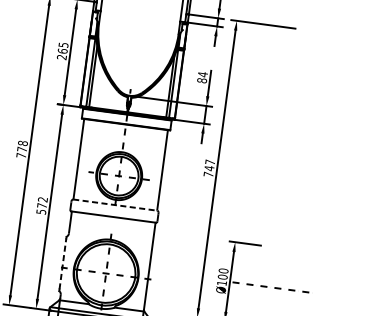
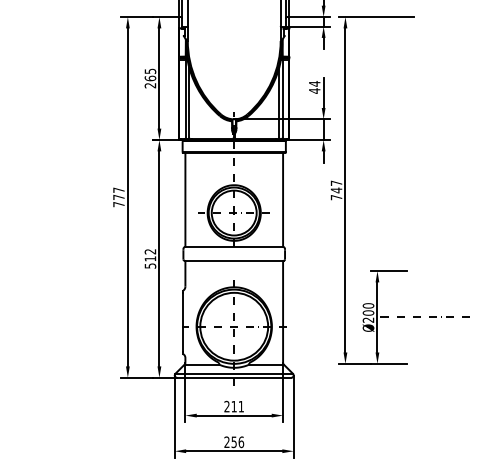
text: (201, 80) -> (314, 90), 84 -> 44
text: (22, 142) -> (118, 189), 778 -> 777
line: (115, 204) -> (234, 246), dashed -> solid
text: (42, 205) -> (150, 258), 572 -> 512
line: (63, 264) -> (183, 322), dashed -> solid
text: (222, 282) -> (368, 319), Ø100 -> Ø200

